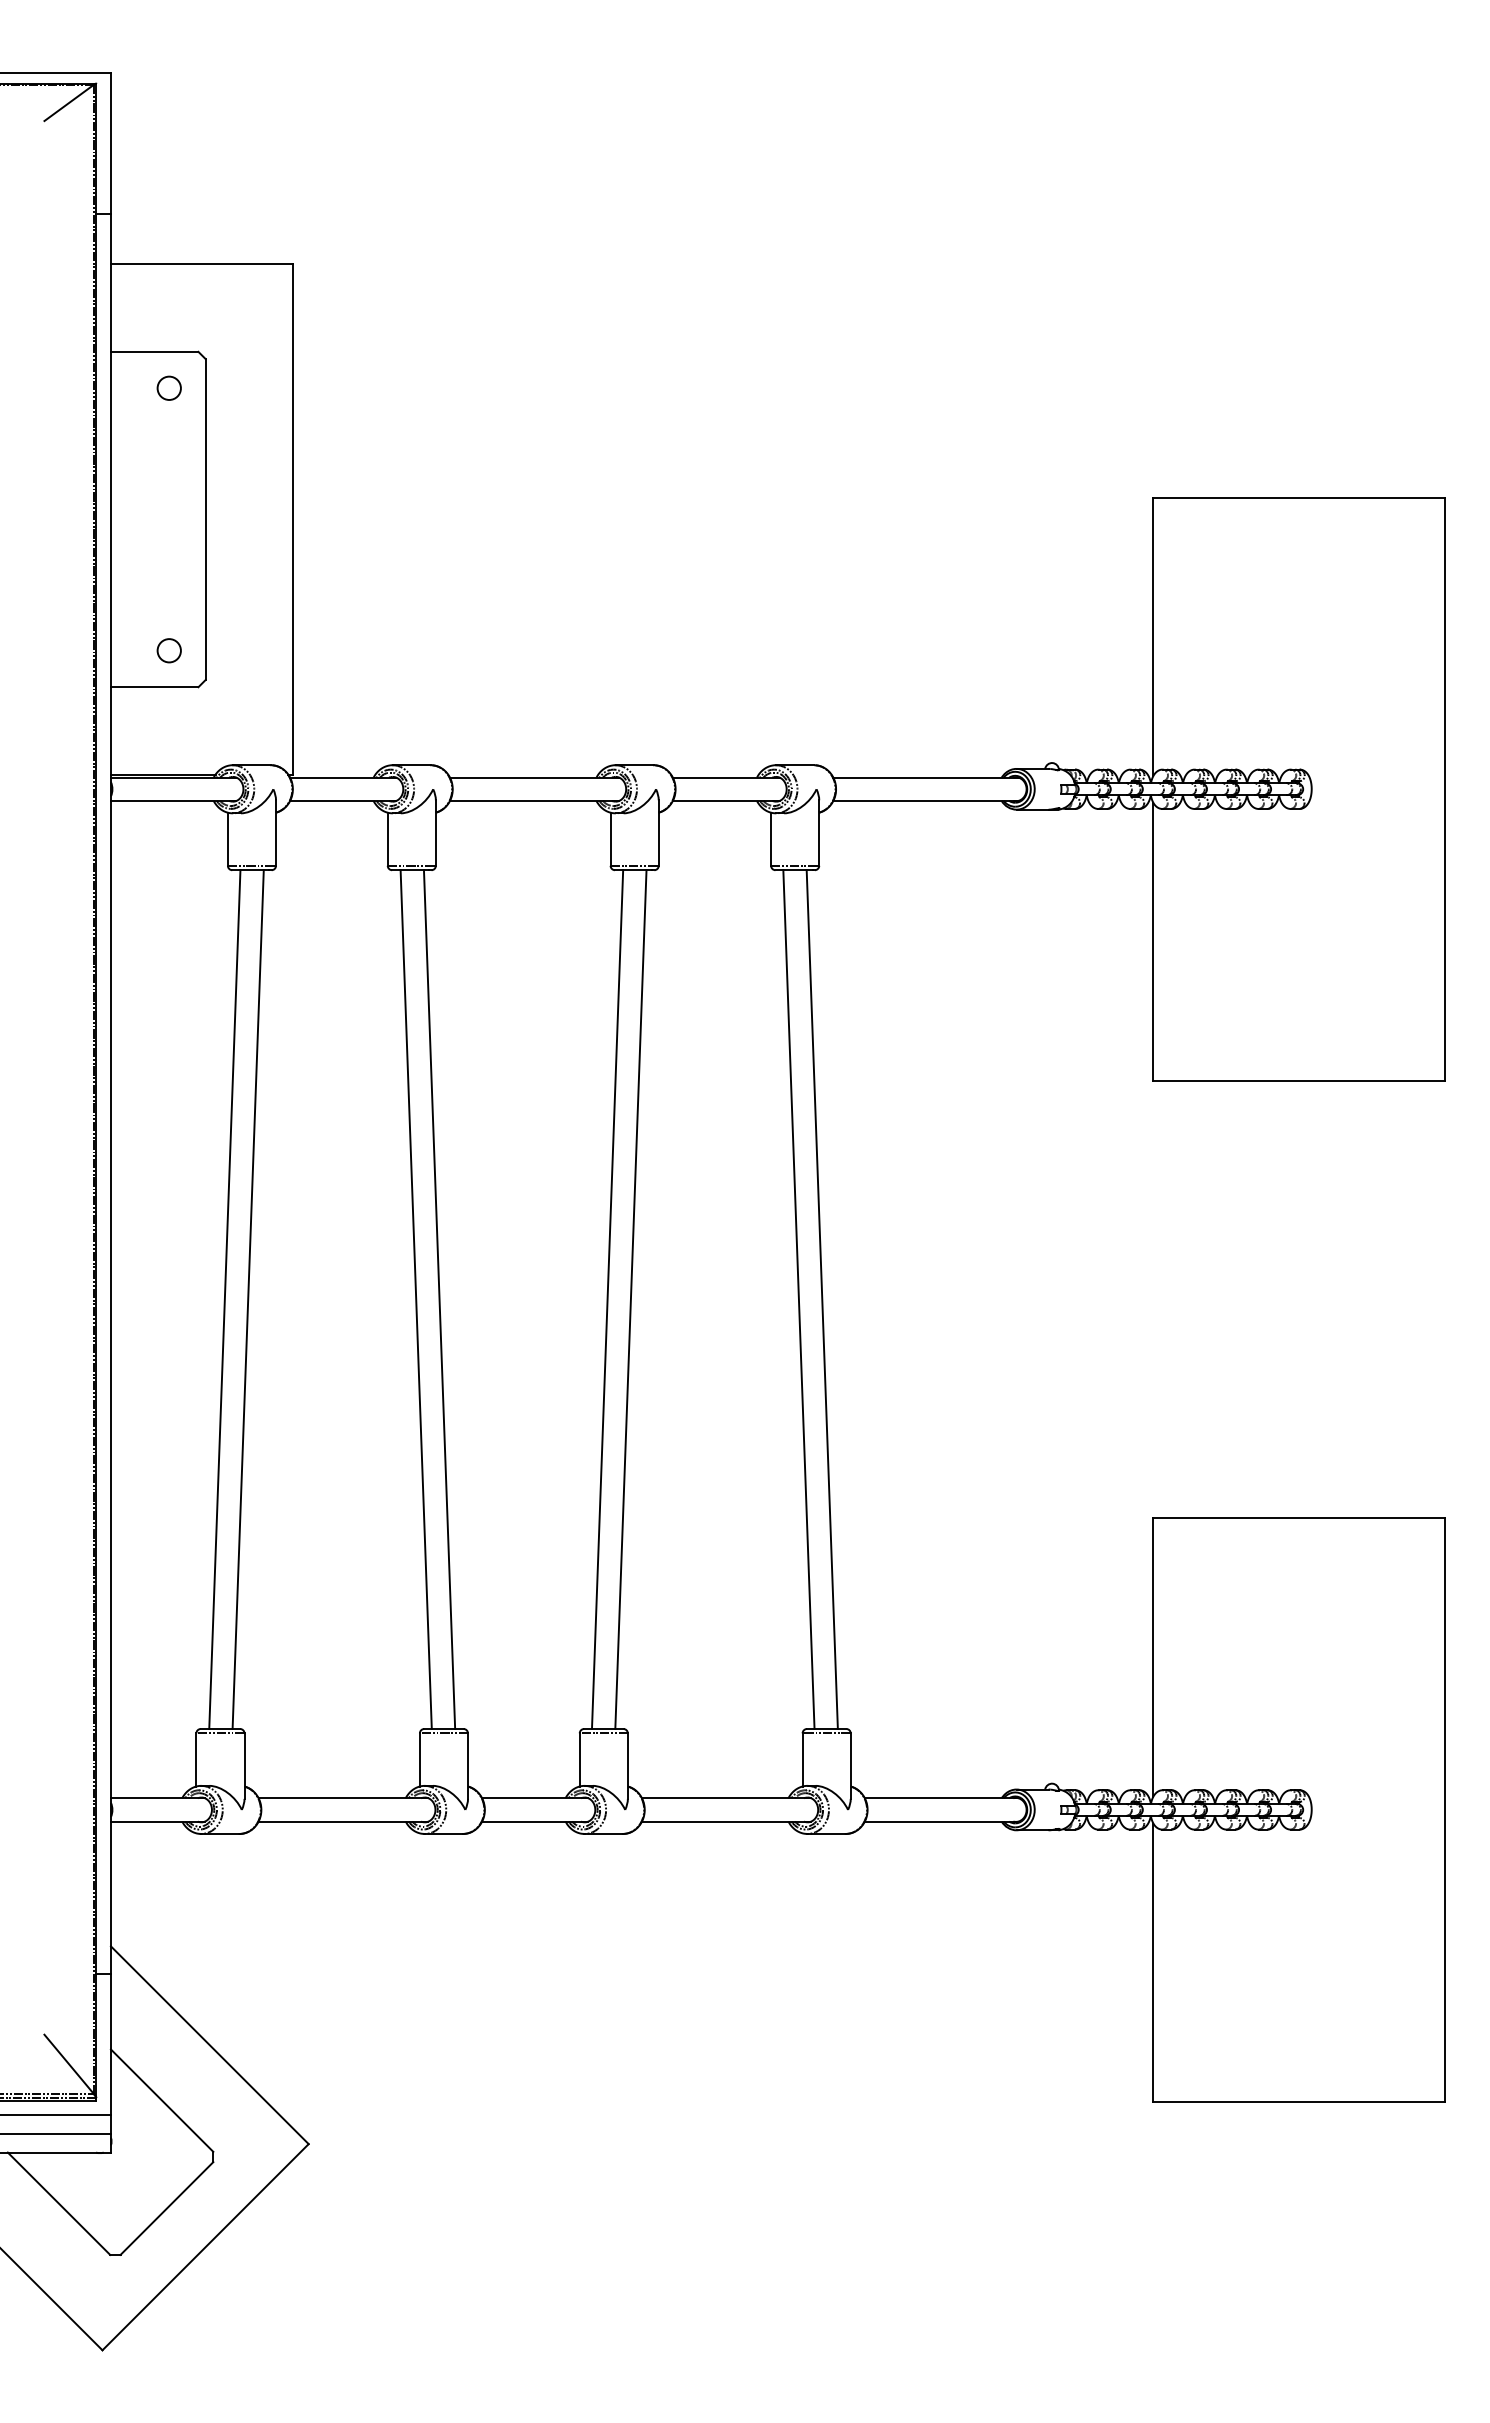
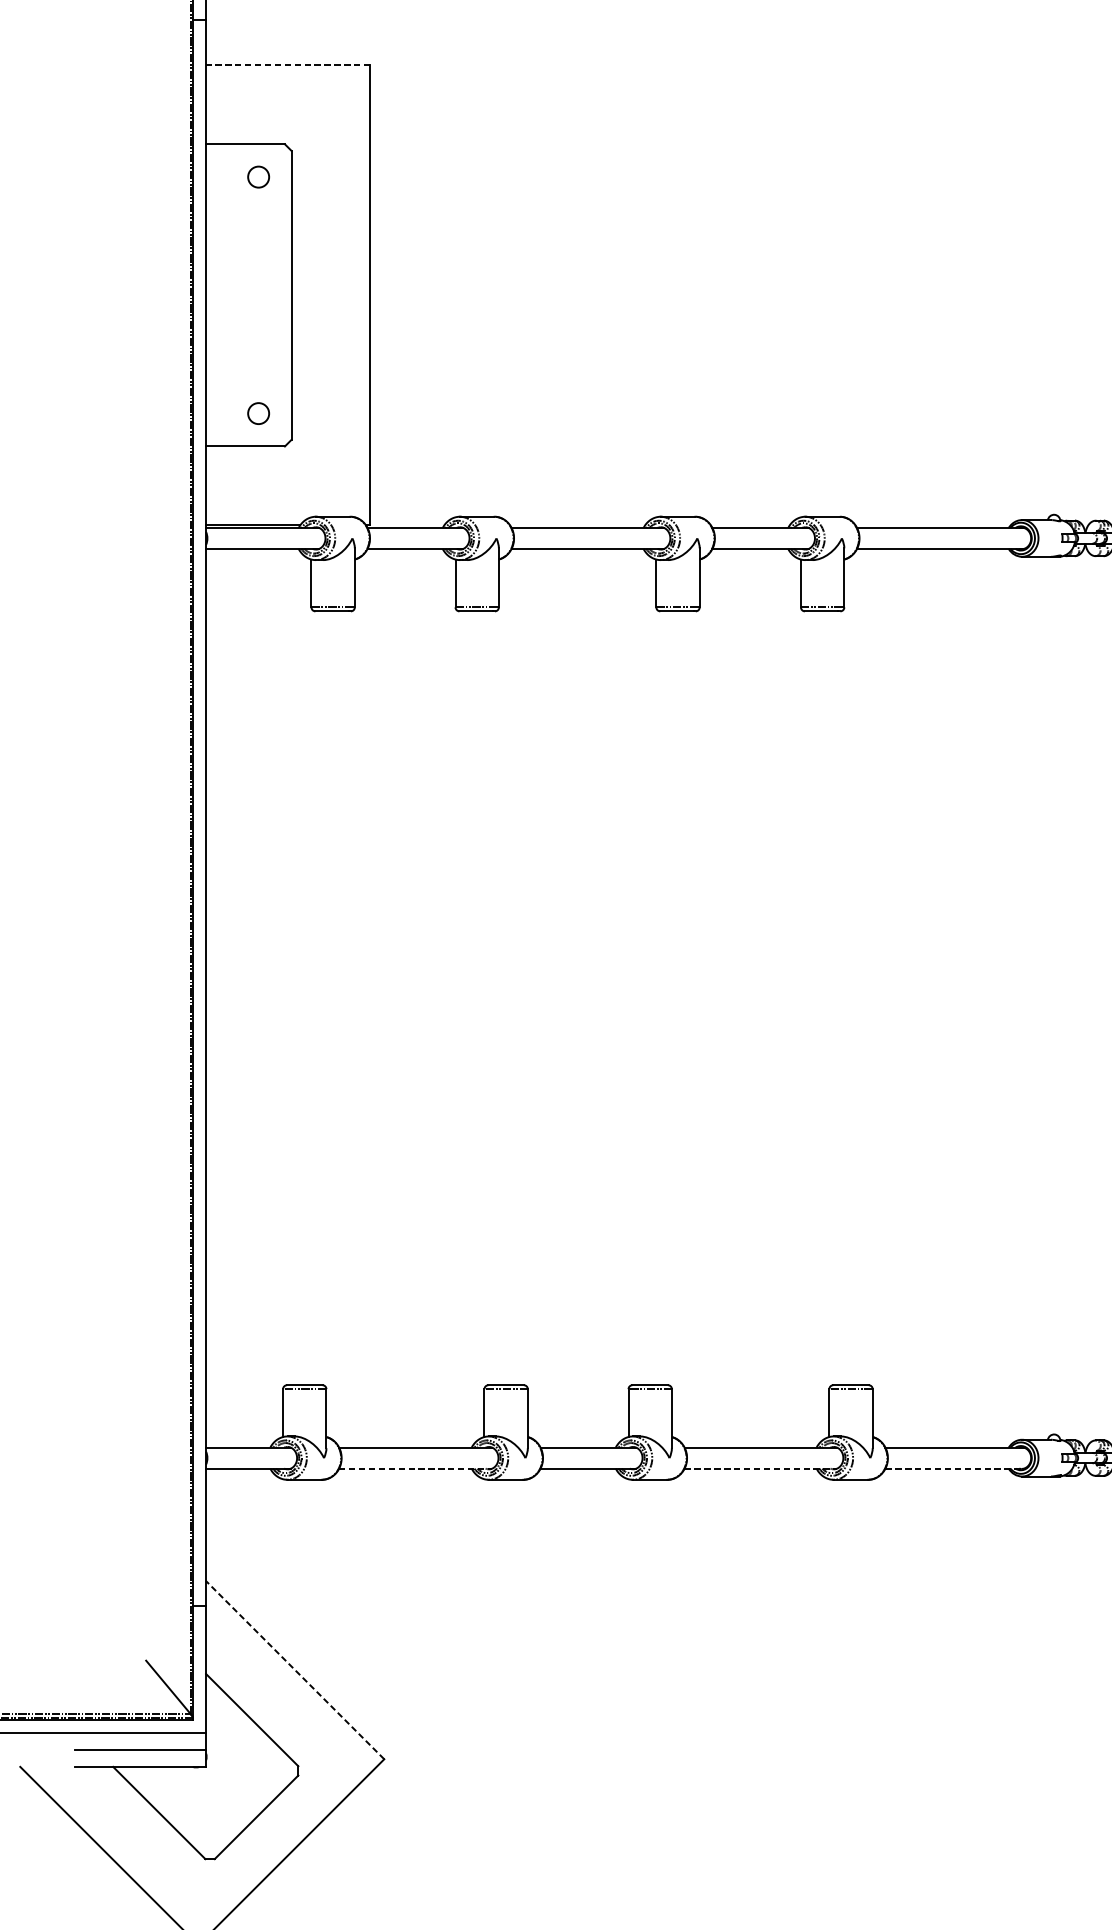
line: (201, 264) -> (287, 65), solid -> dashed
line: (224, 1299) -> (308, 998), removed
line: (247, 1299) -> (329, 998), removed
line: (415, 1299) -> (480, 998), removed
line: (439, 1299) -> (502, 998), removed
line: (607, 1299) -> (653, 998), removed
line: (630, 1299) -> (674, 998), removed
line: (798, 1299) -> (825, 998), removed
line: (821, 1299) -> (846, 998), removed
line: (343, 1821) -> (415, 1468), solid -> dashed
line: (726, 1821) -> (760, 1468), solid -> dashed
line: (941, 1821) -> (954, 1468), solid -> dashed
line: (209, 2045) -> (294, 1670), solid -> dashed

